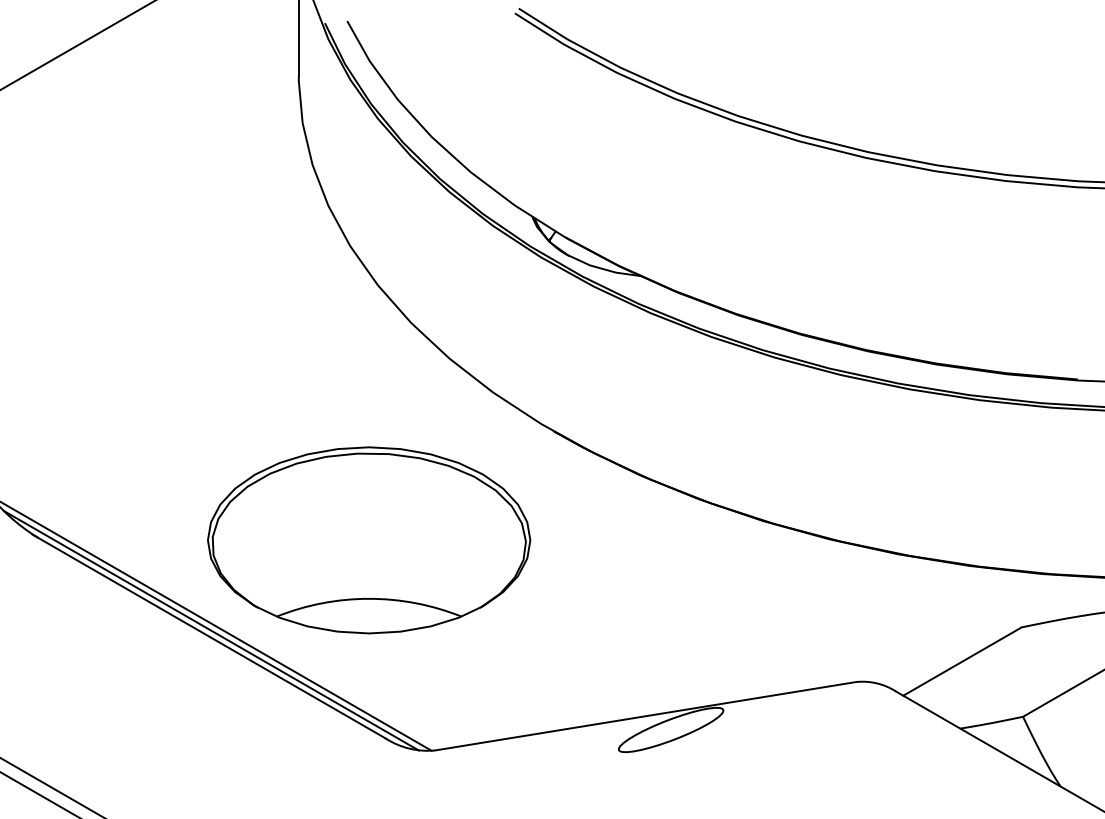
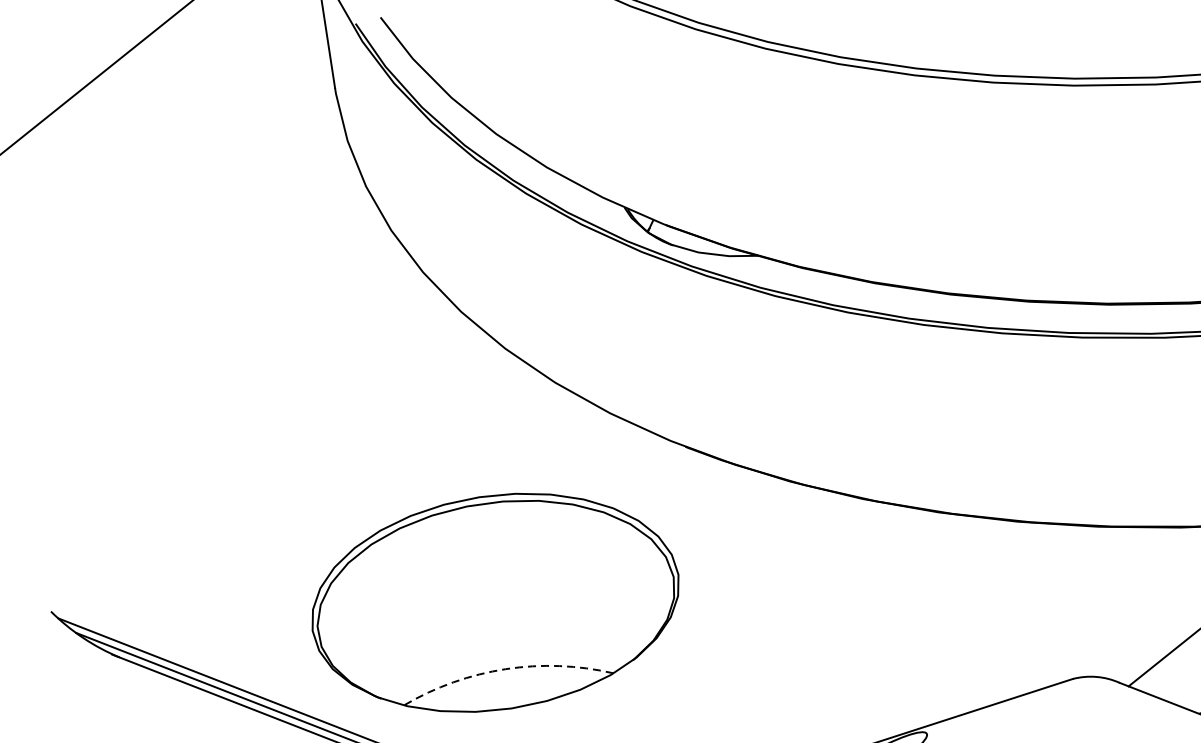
arc: (369, 598) -> (506, 668), solid -> dashed

